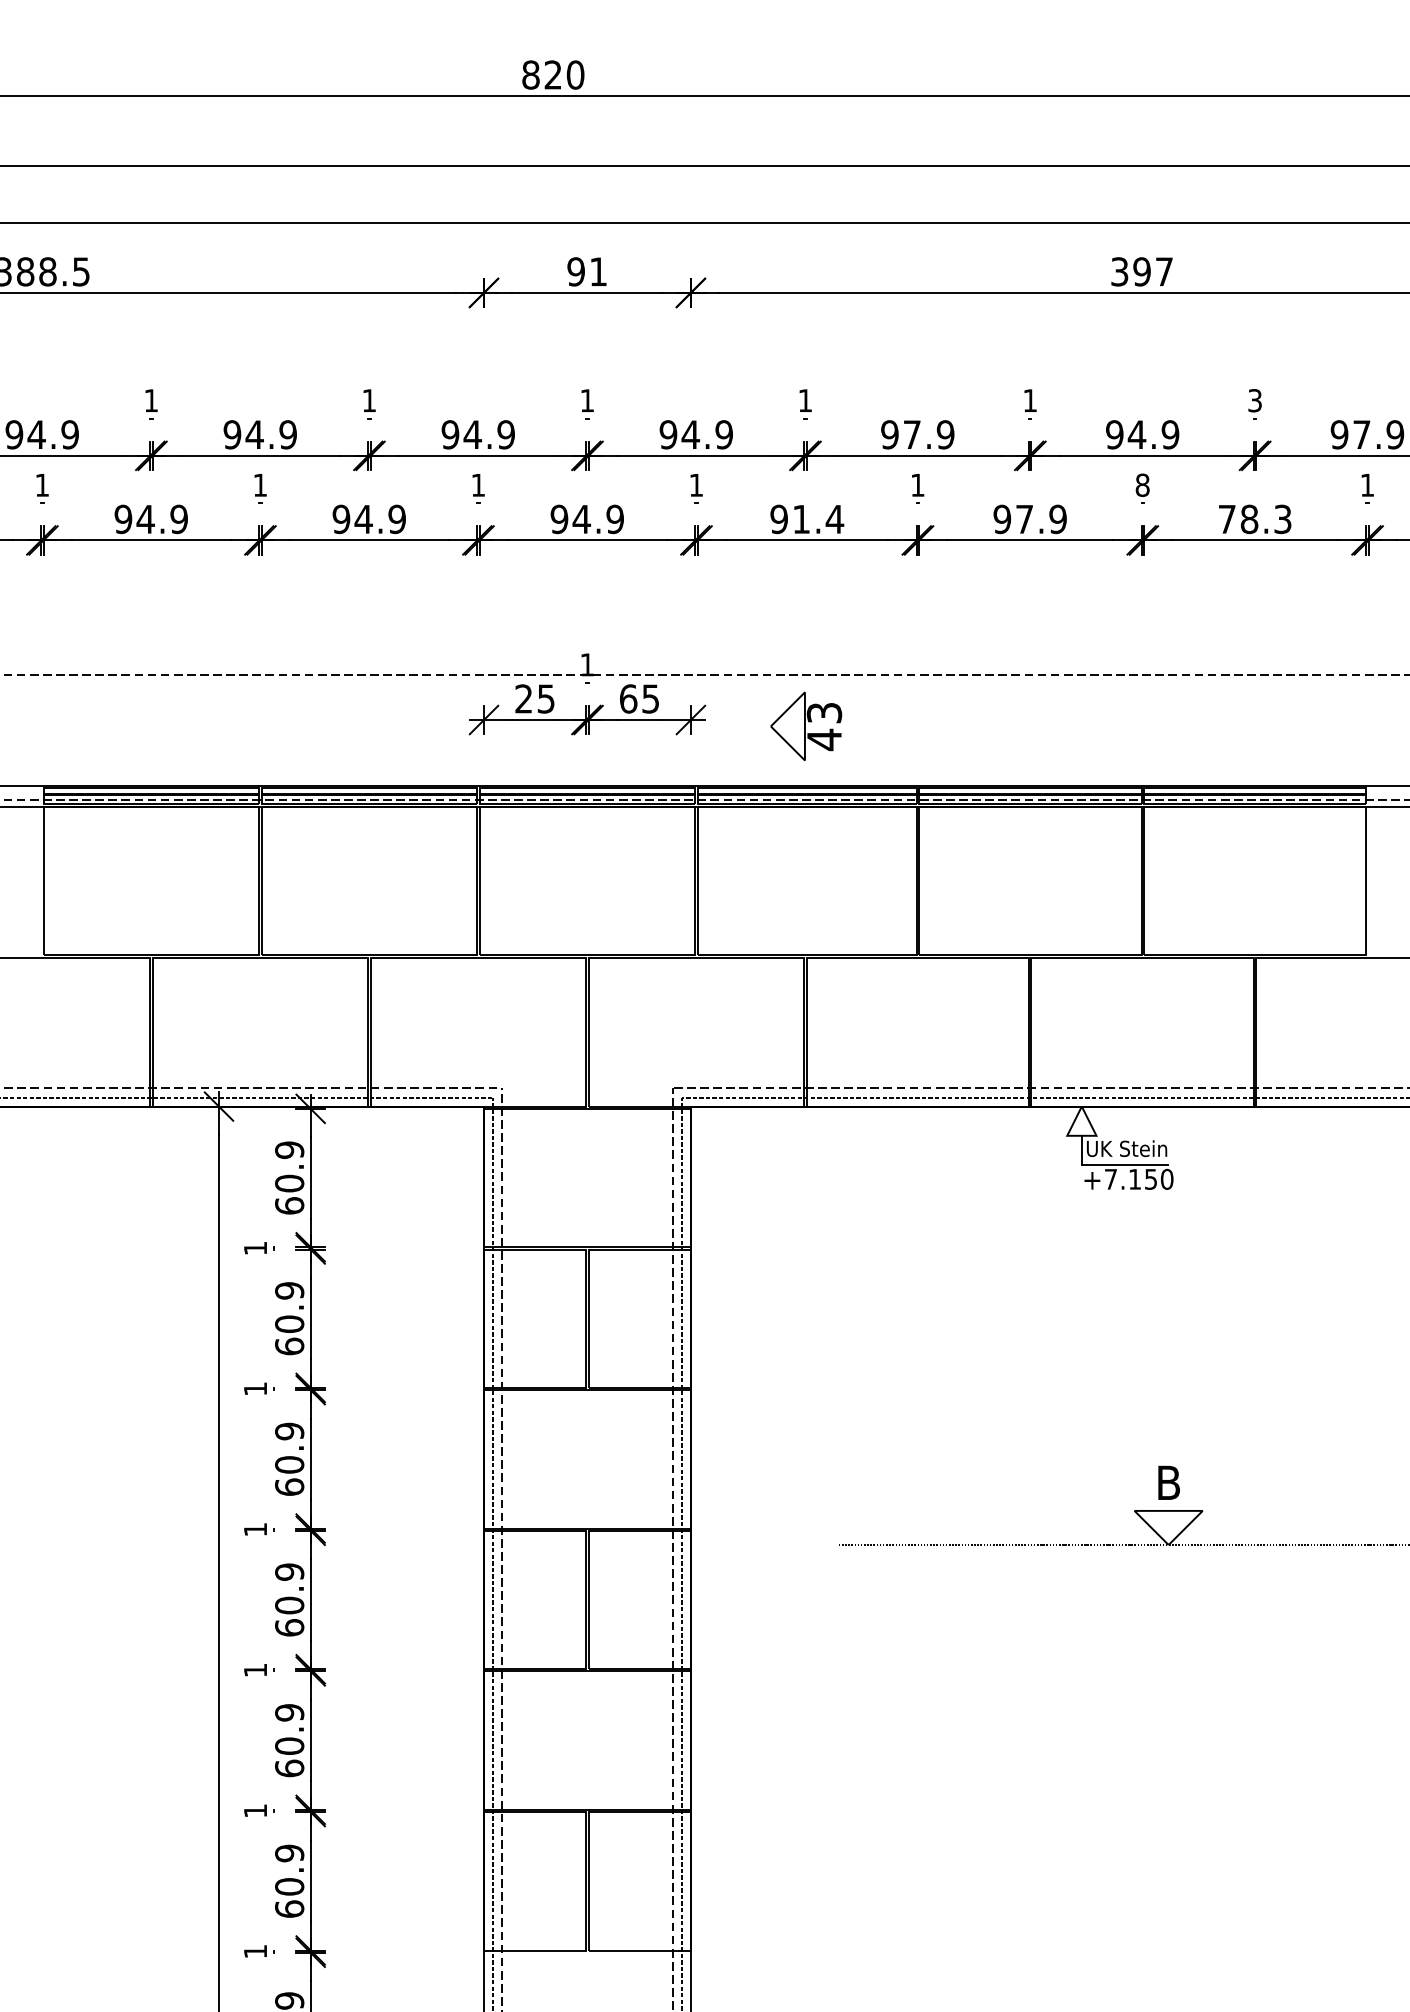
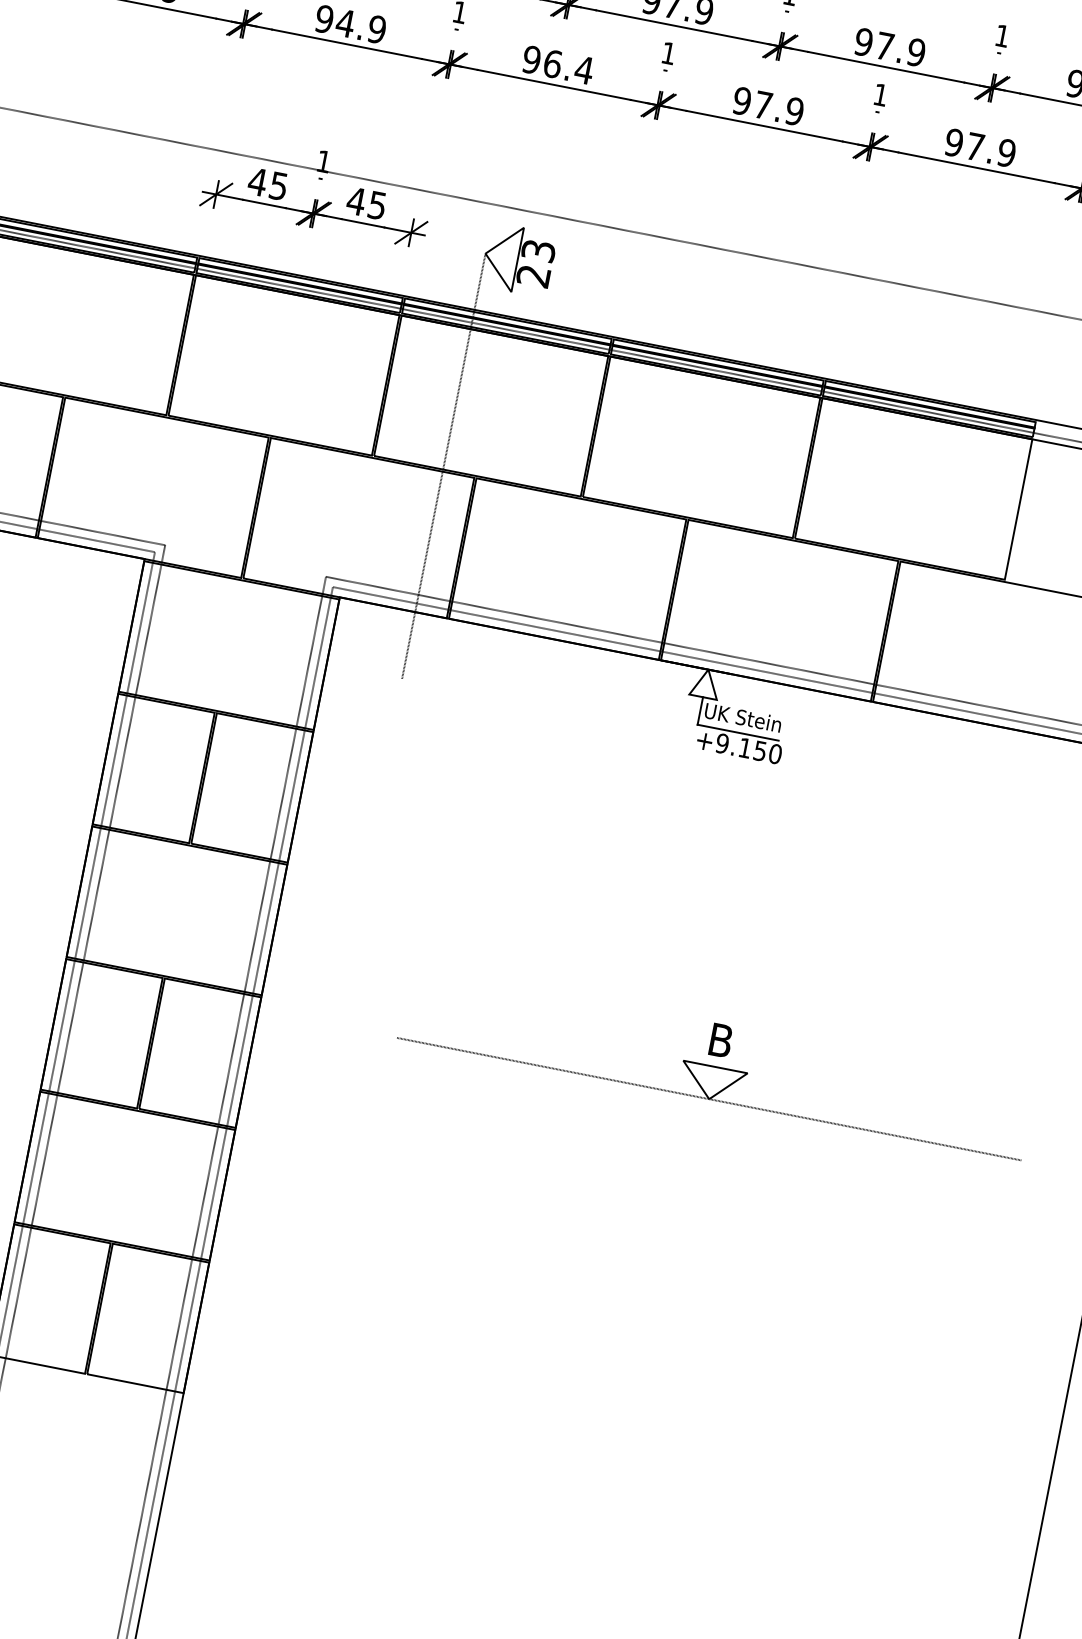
text: (1254, 400) -> (1001, 35), 3 -> 1
text: (1136, 434) -> (884, 45), 94.9 -> 97.9
text: (1142, 484) -> (880, 94), 8 -> 1
text: (801, 519) -> (552, 64), 91.4 -> 96.4
text: (1254, 519) -> (979, 147), 78.3 -> 97.9
text: (523, 698) -> (257, 181), 25 -> 45
text: (628, 698) -> (356, 200), 65 -> 45
text: (823, 739) -> (532, 275), 43 -> 23
line: (770, 951) -> (443, 465), added
text: (1110, 1178) -> (722, 742), +7.150 -> +9.150

